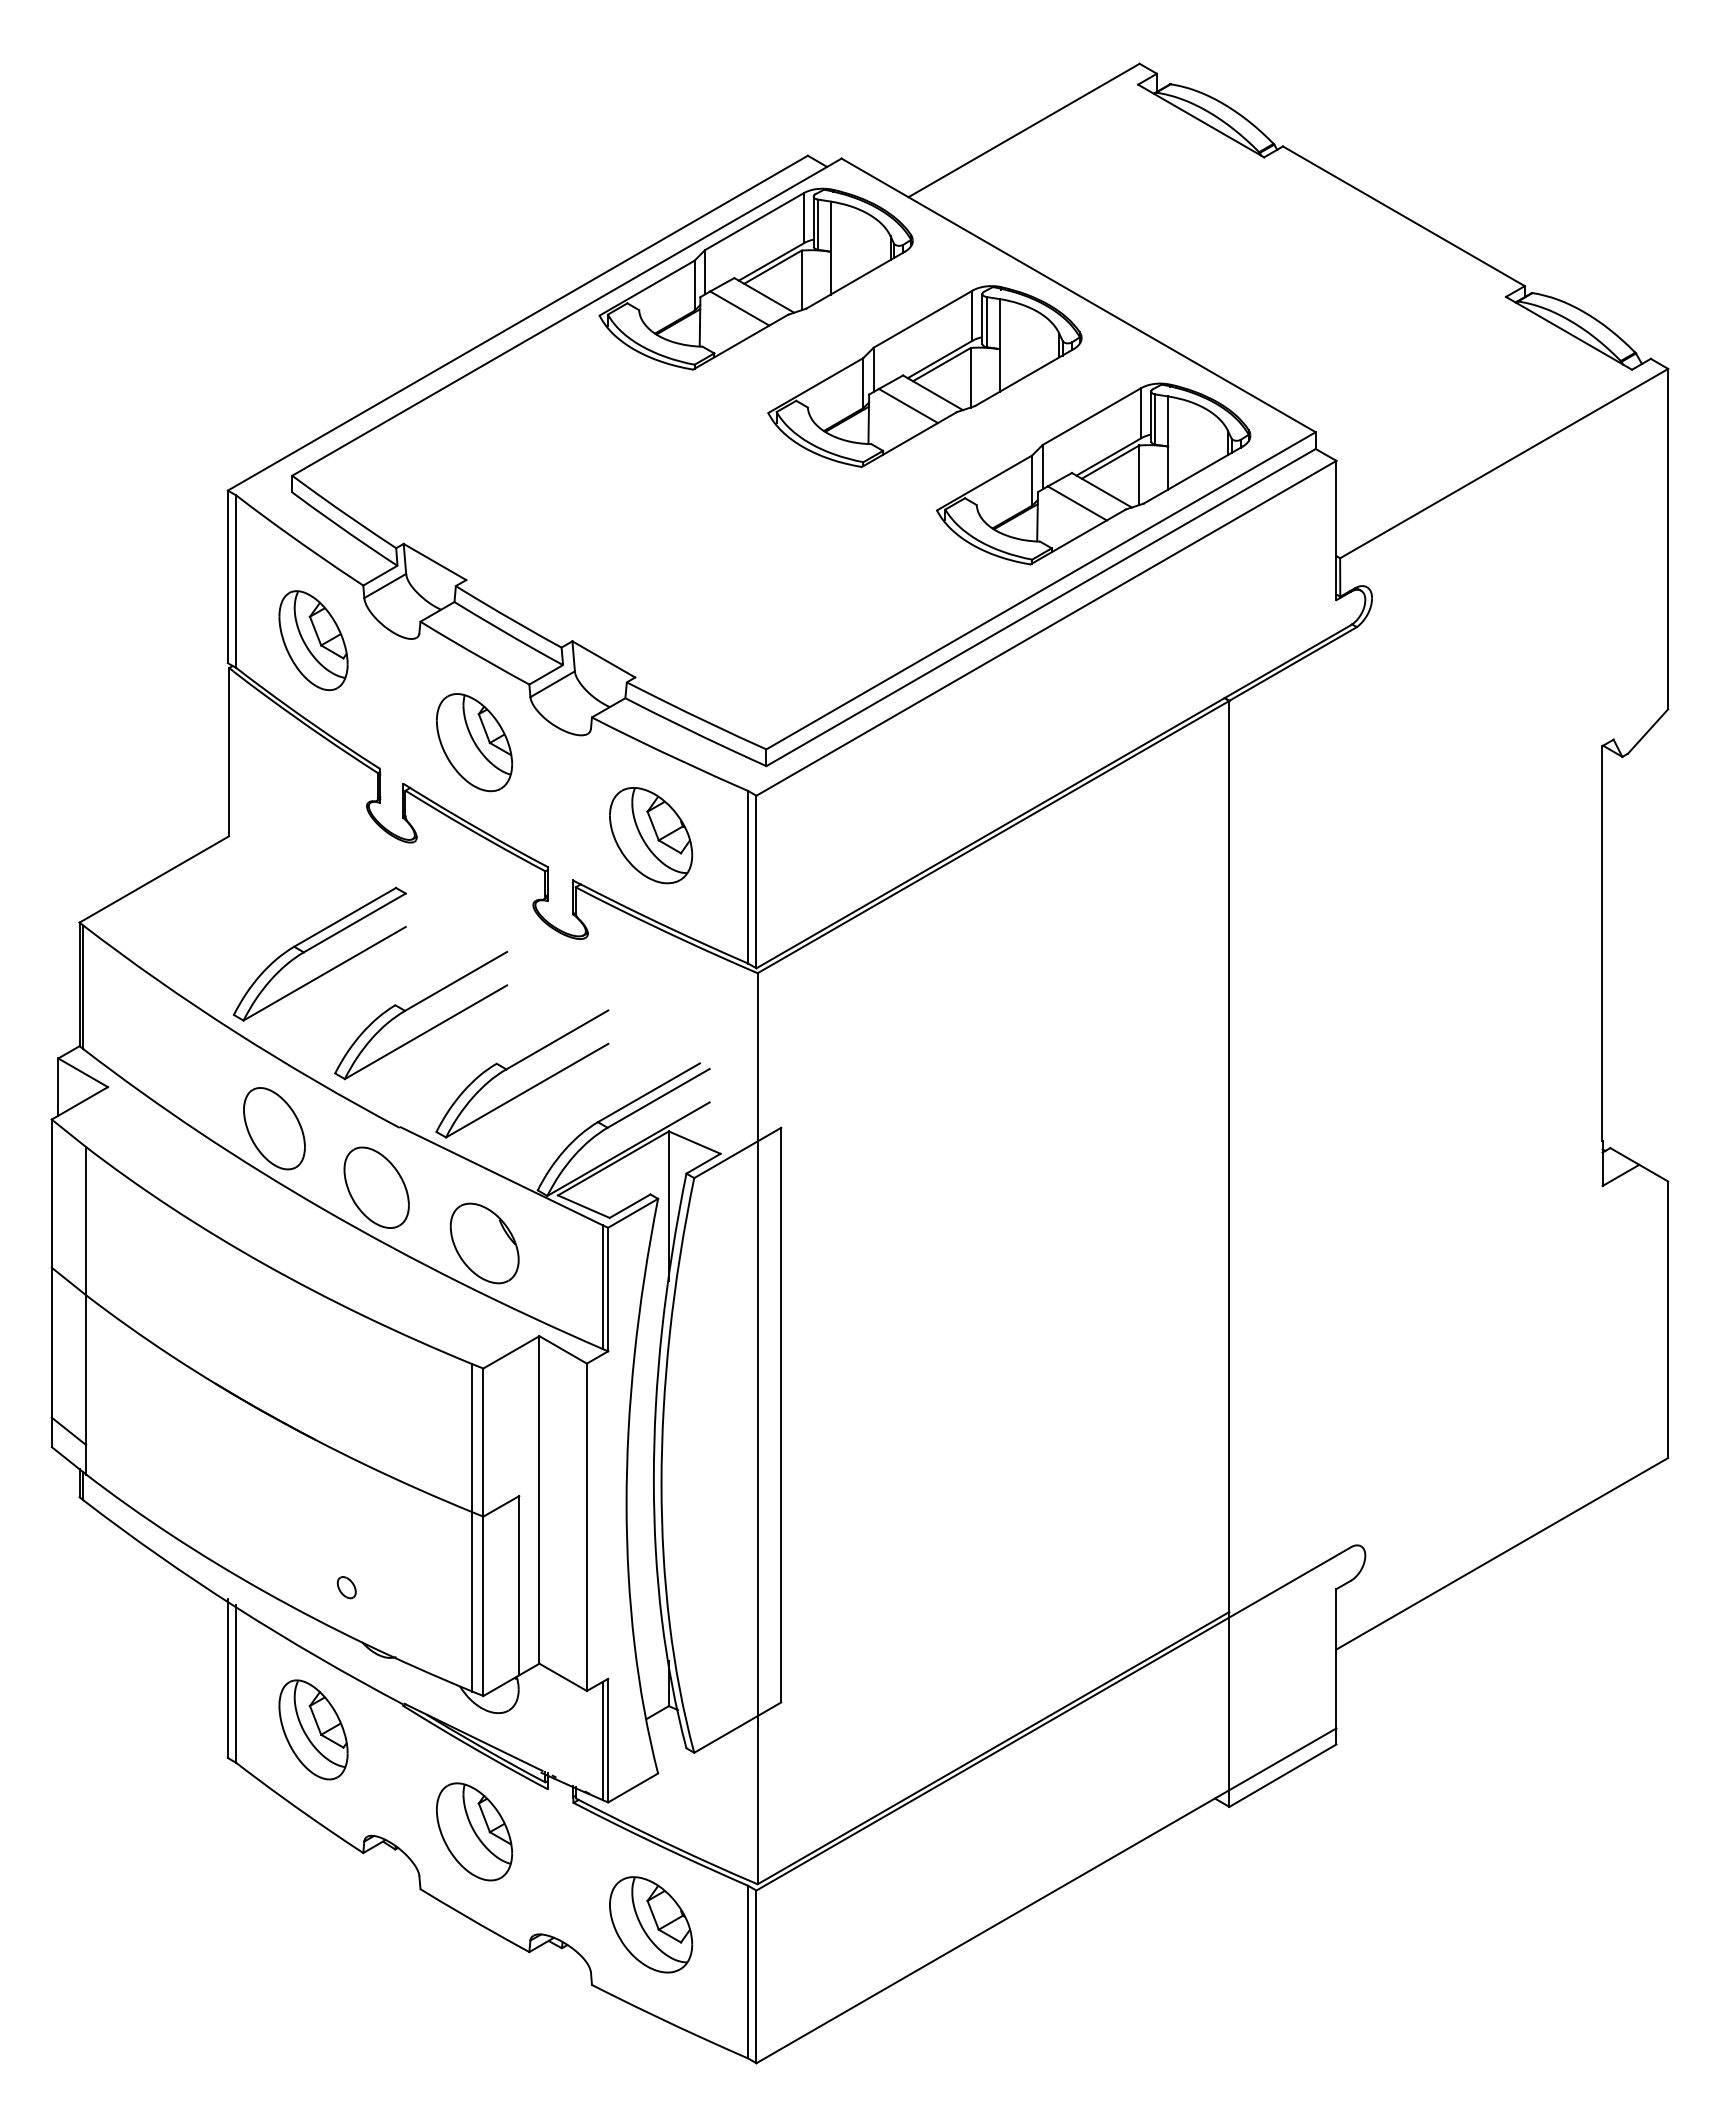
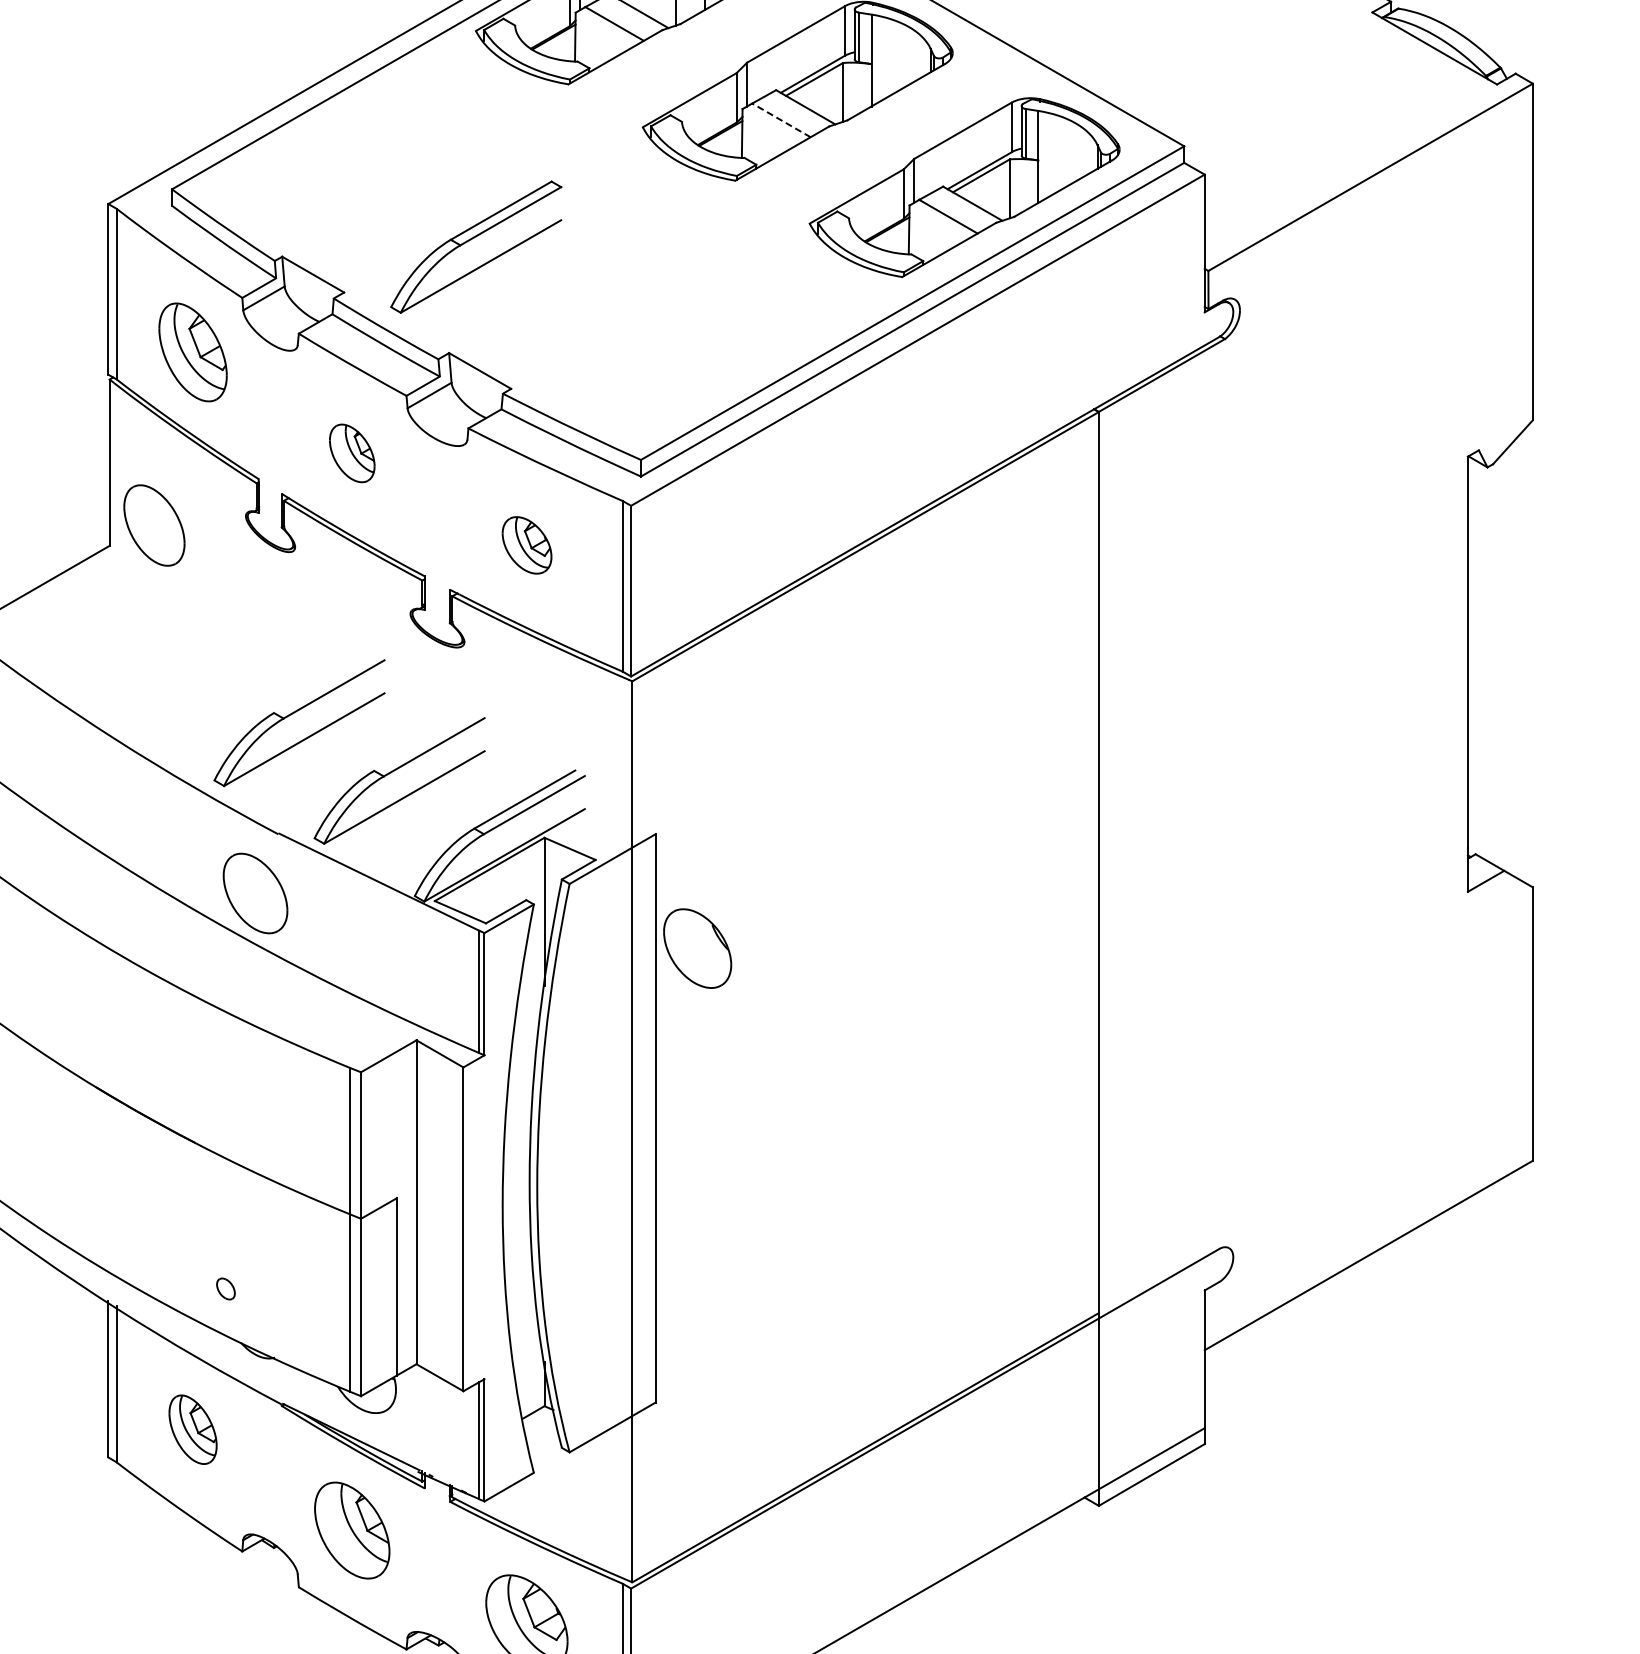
line: (908, 405) -> (781, 119), solid -> dashed
part: (474, 742) -> (352, 453), size x0.6
part: (651, 835) -> (527, 545), size x0.6
part: (316, 946) -> (472, 239), moved
part: (274, 1128) -> (154, 525), moved
part: (484, 1243) -> (697, 948), moved
part: (313, 1729) -> (193, 1429), size x0.7

